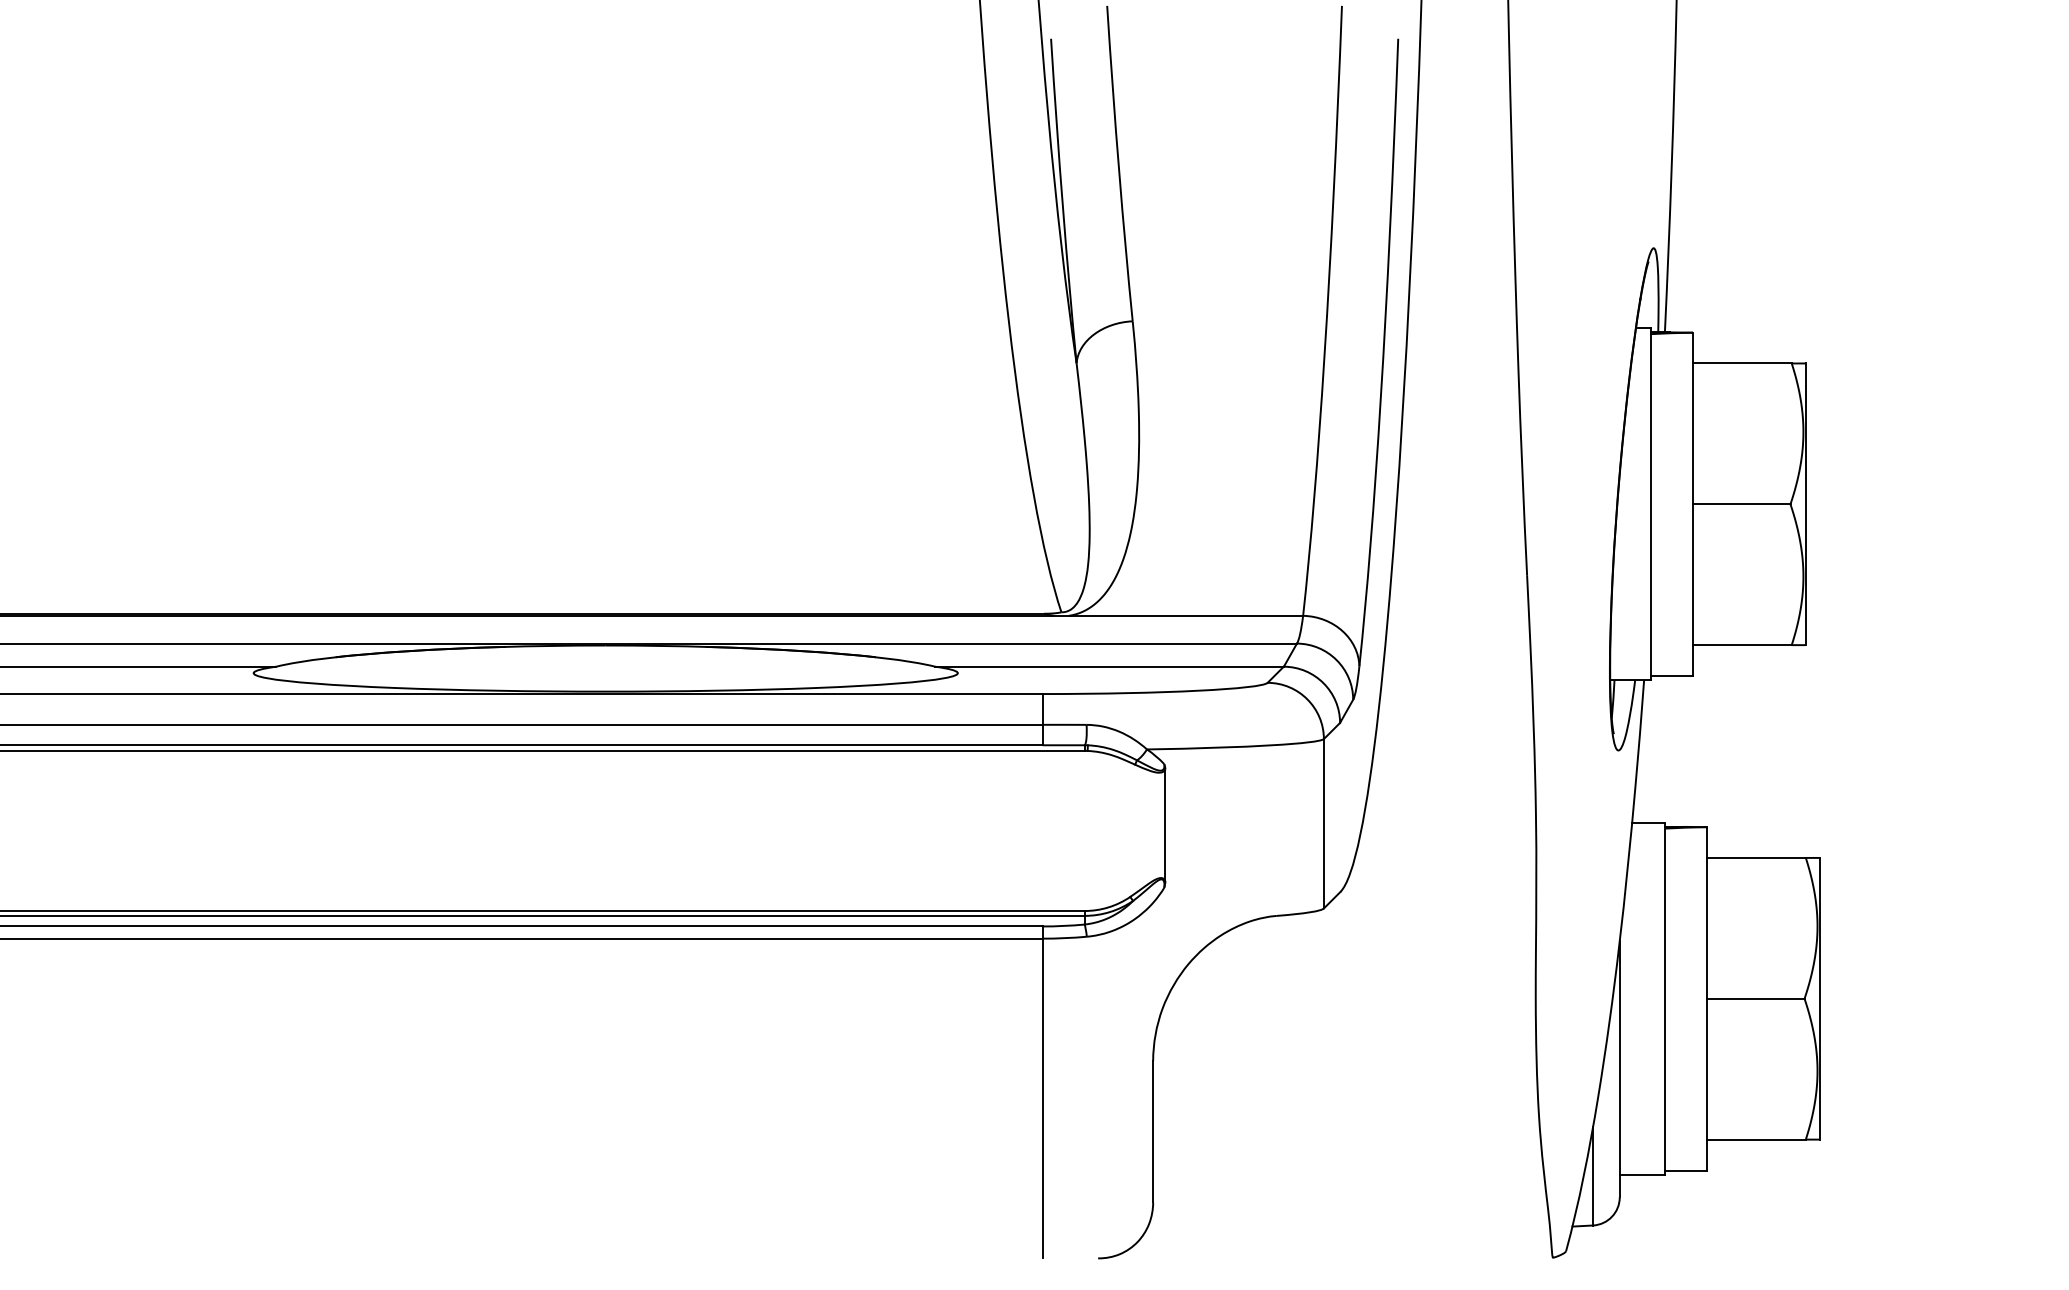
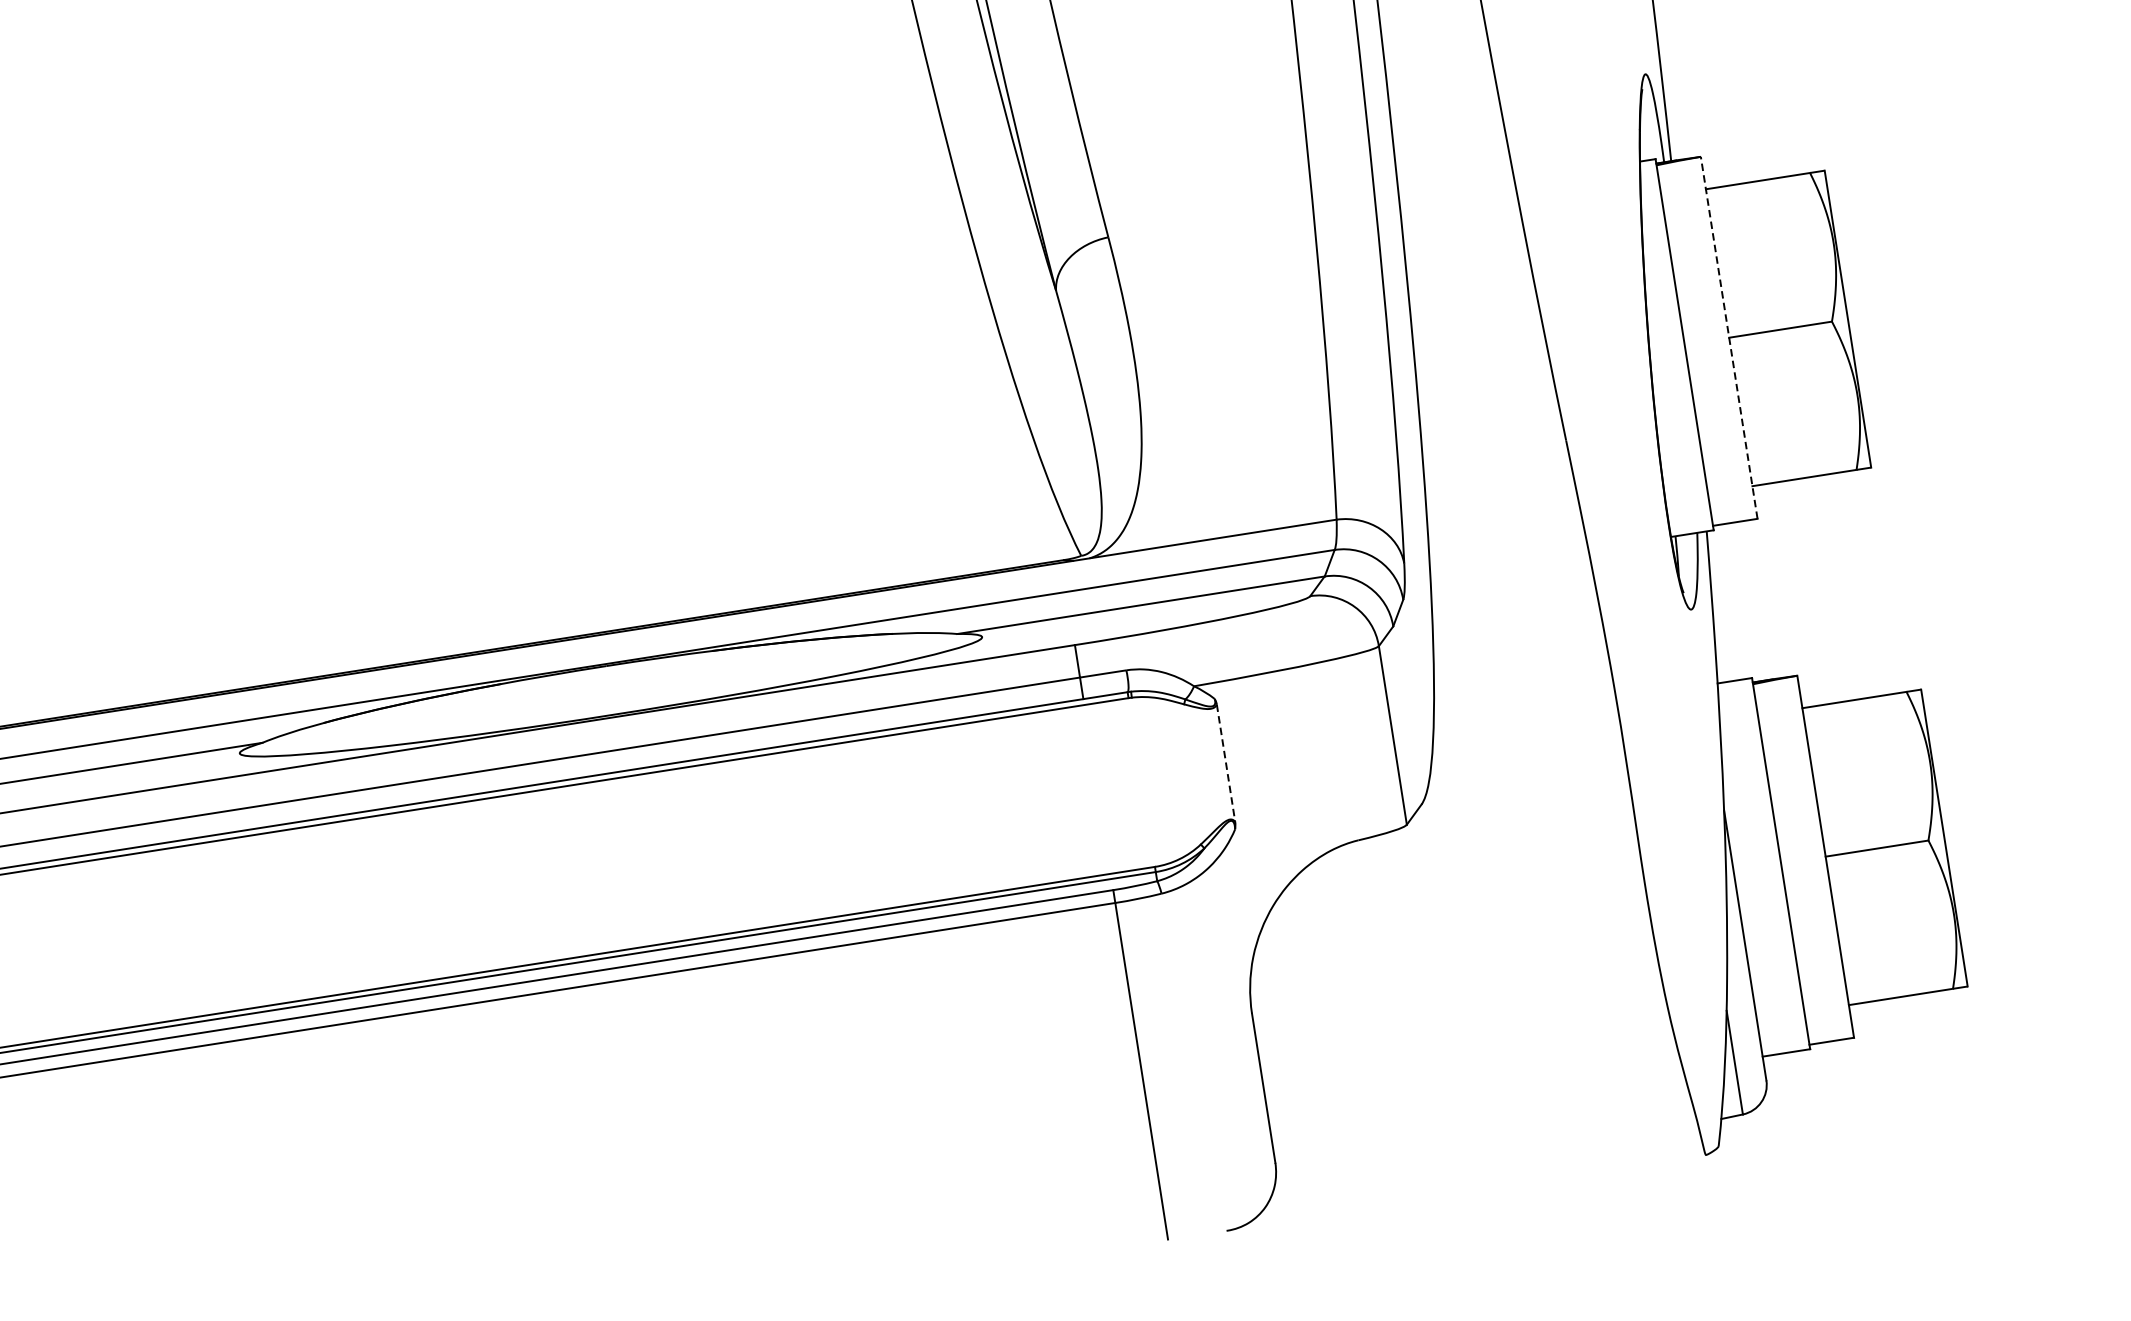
line: (1692, 504) -> (1728, 338), solid -> dashed
line: (1165, 825) -> (1226, 763), solid -> dashed

